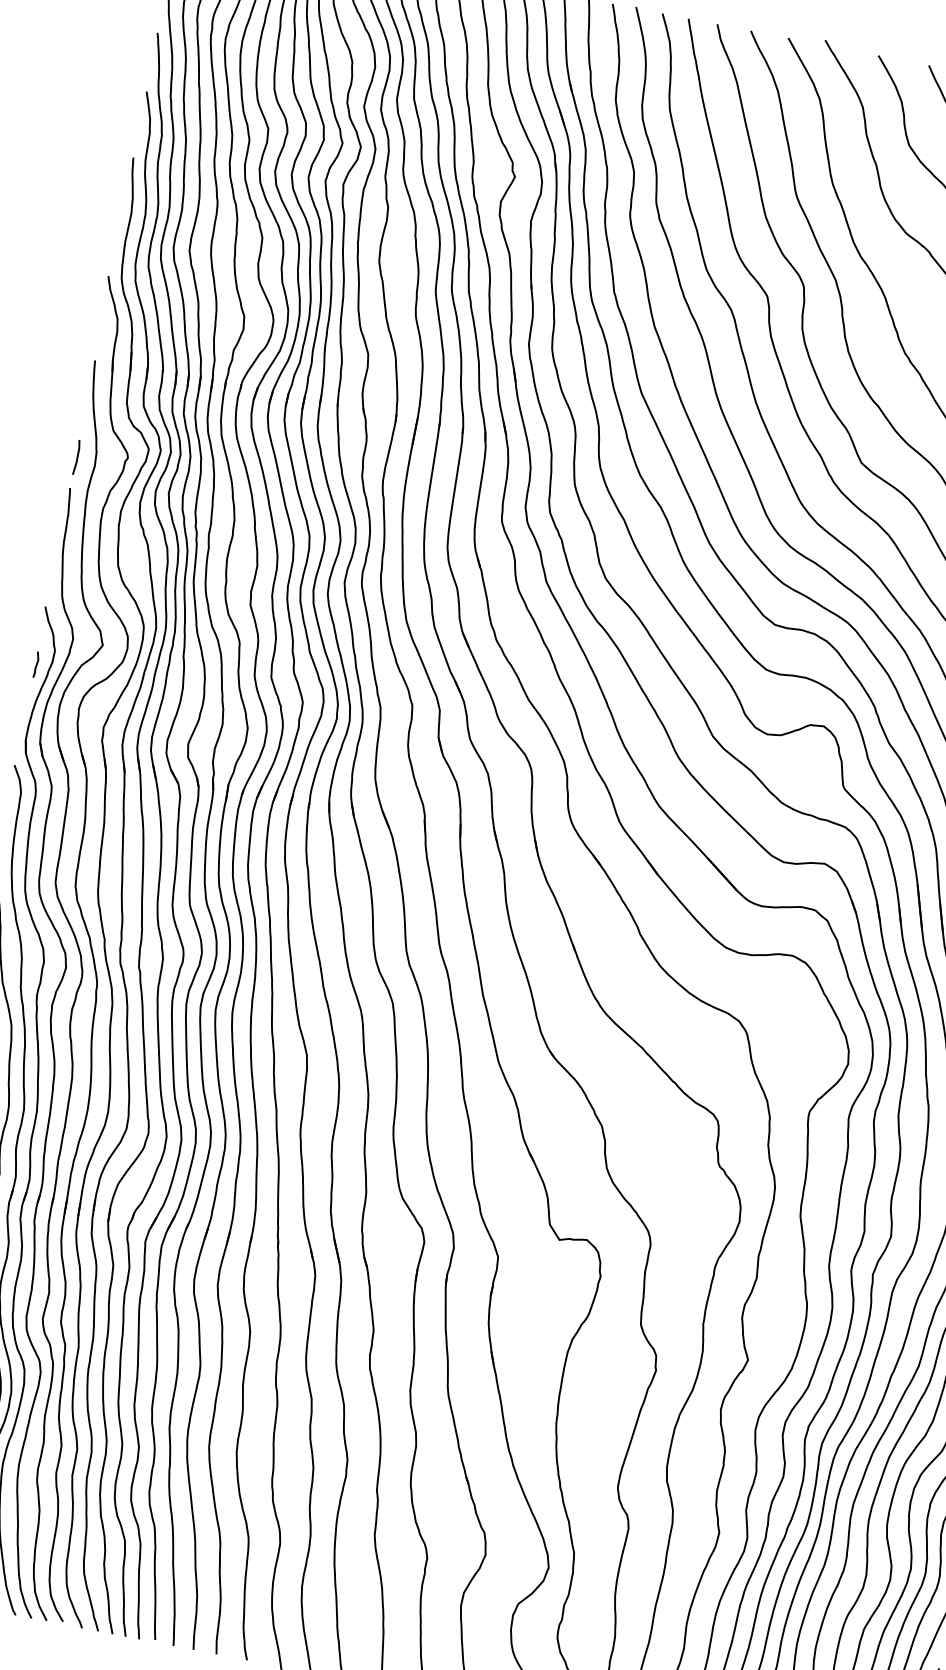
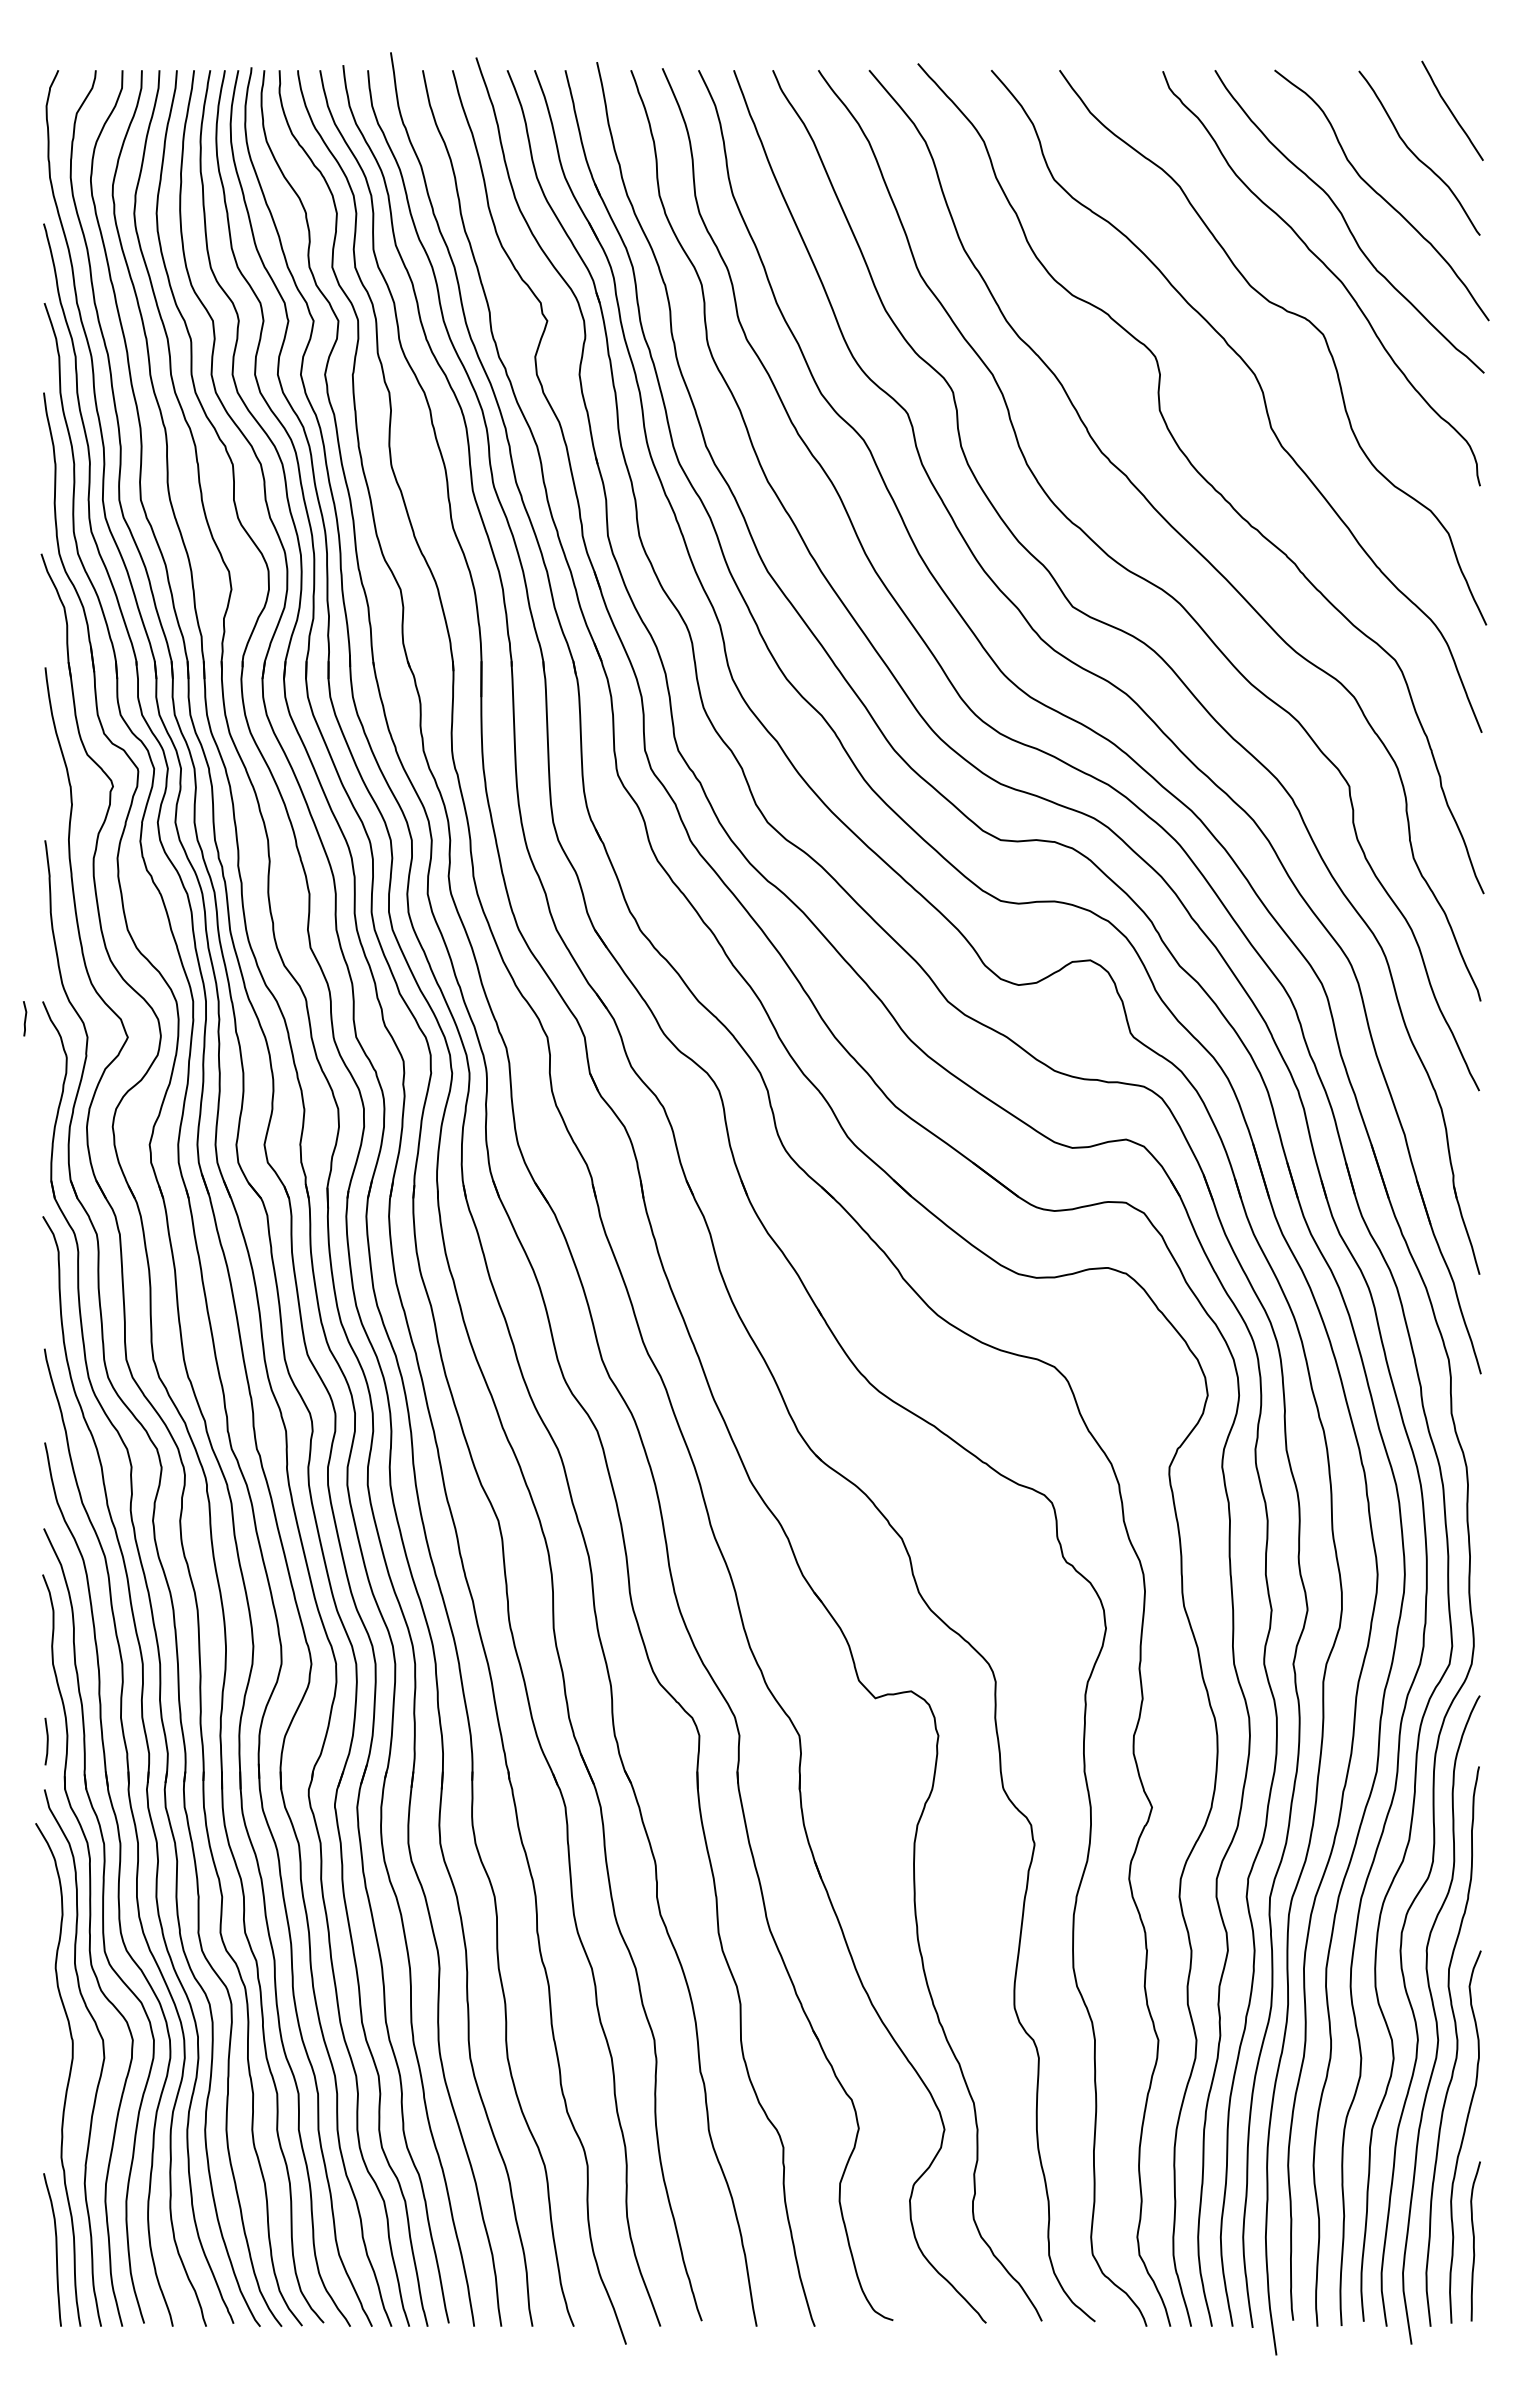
line: (77, 457) -> (46, 798), removed
line: (36, 664) -> (25, 1018), moved

